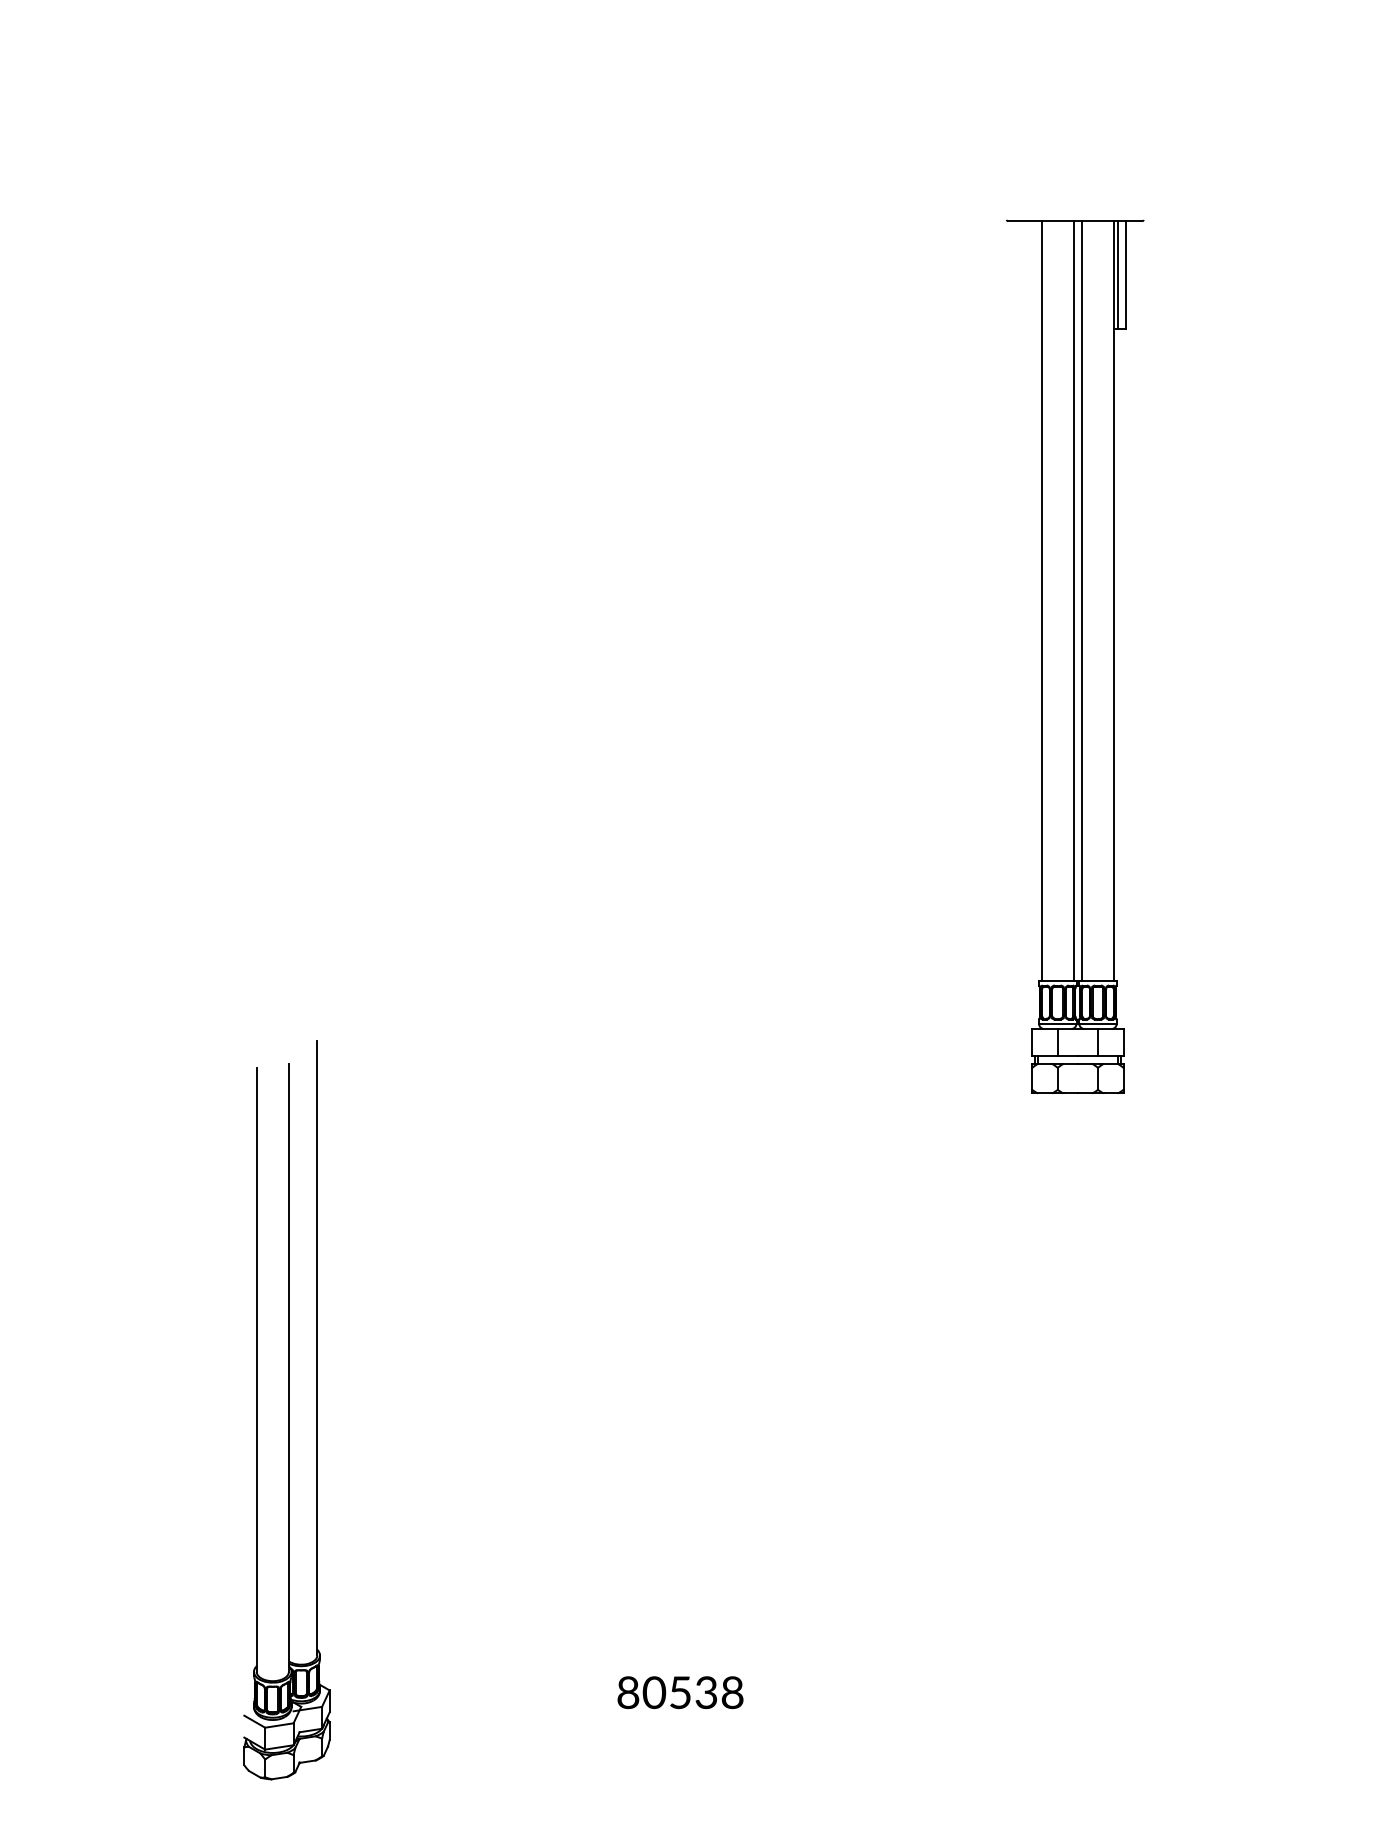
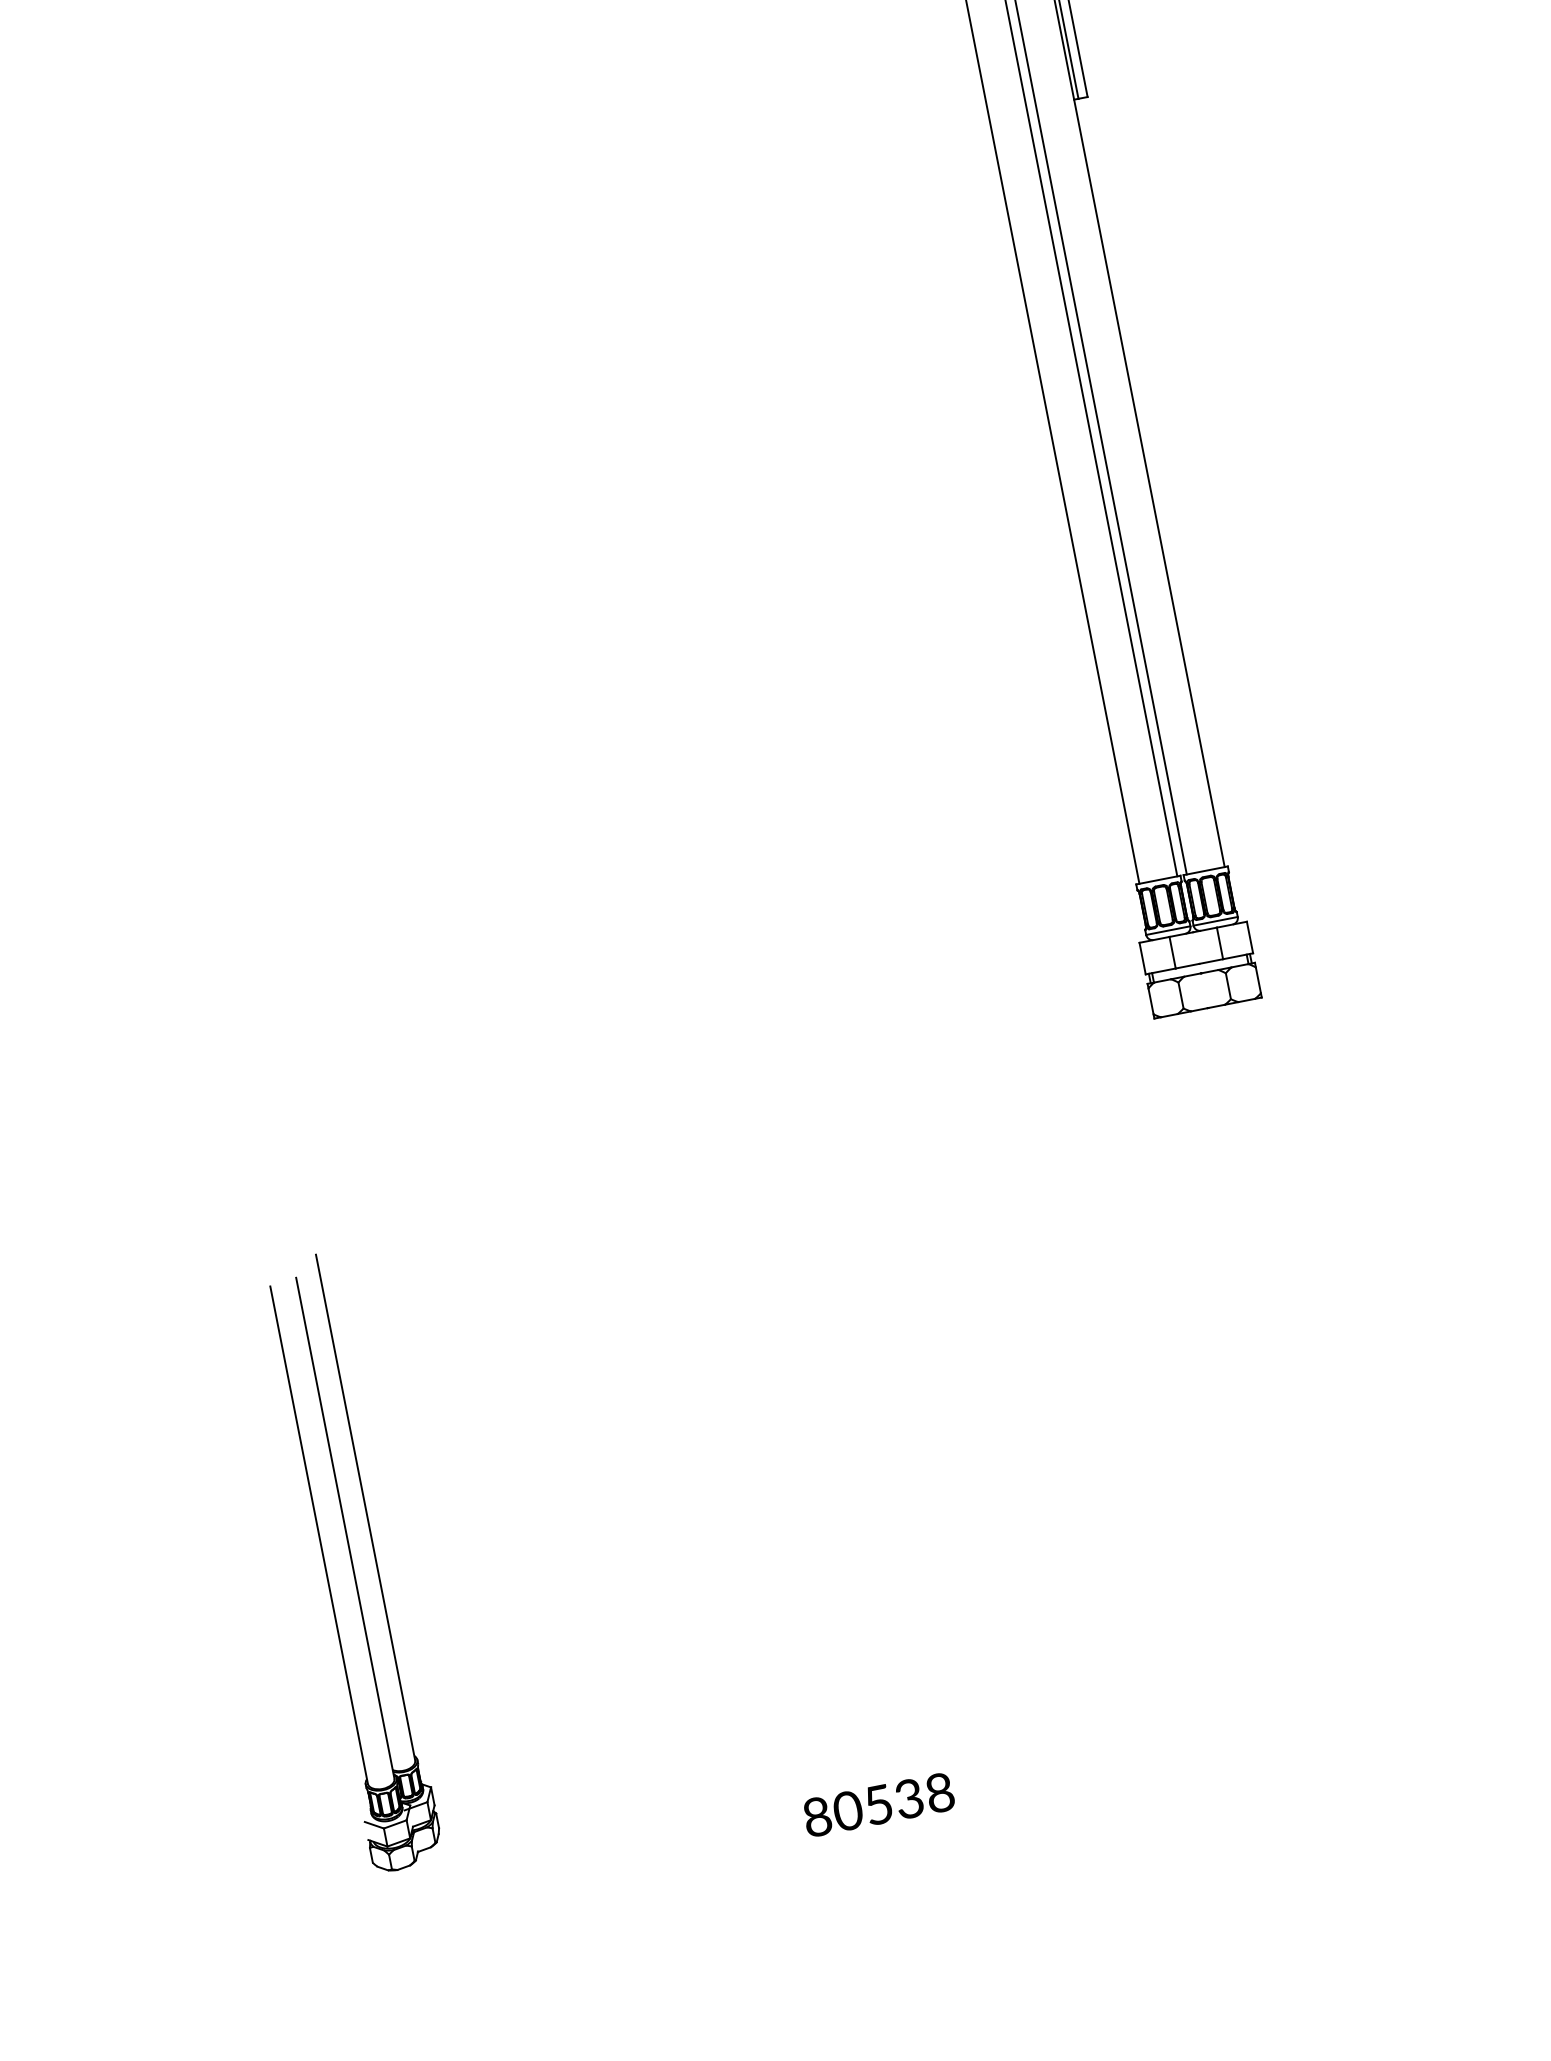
part: (286, 1410) -> (350, 1563), size x0.7

